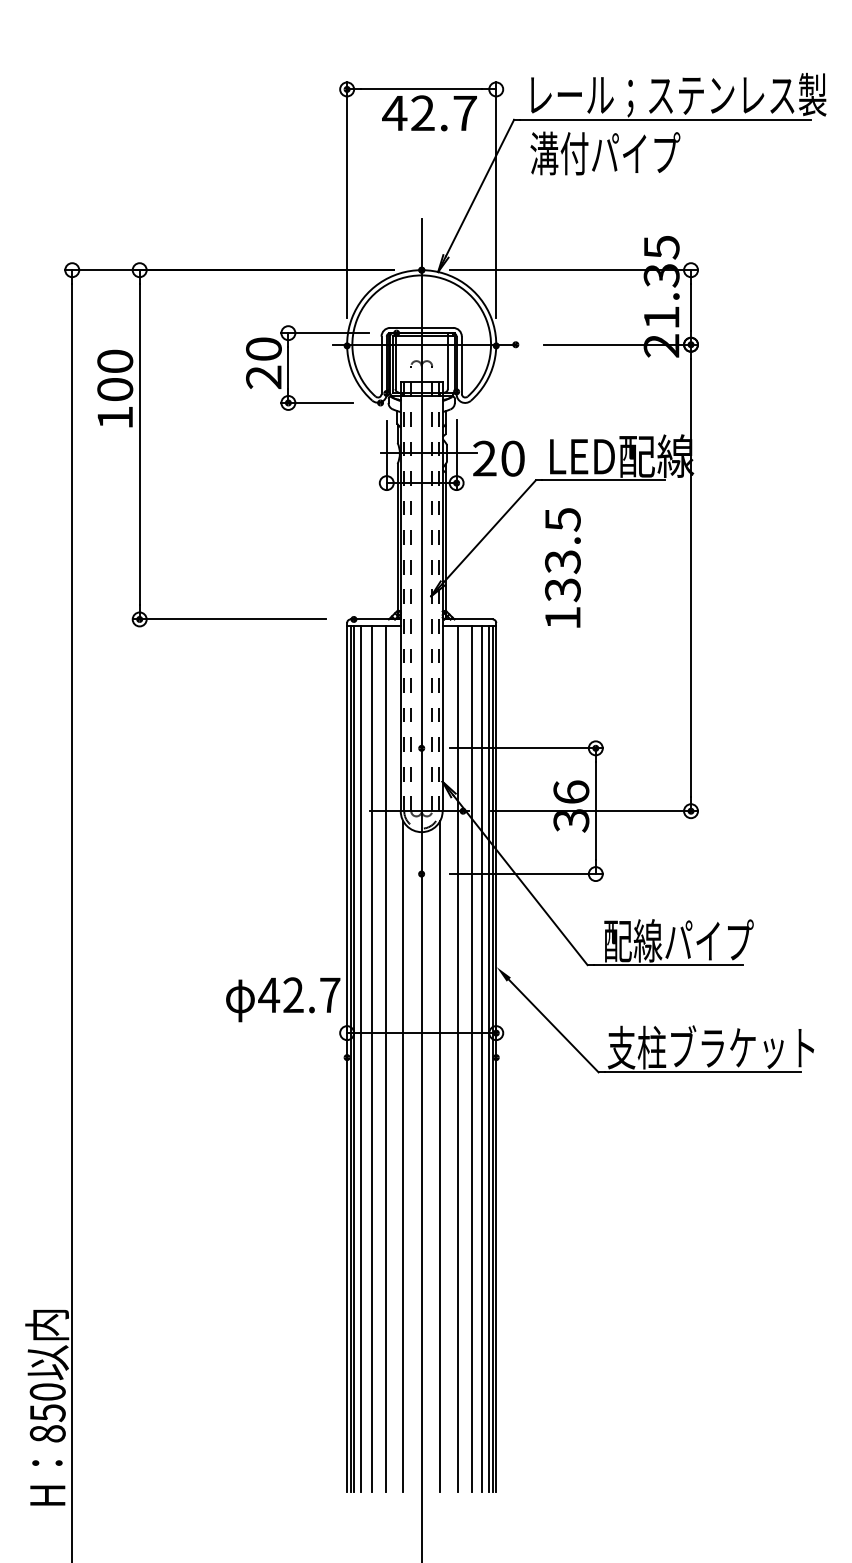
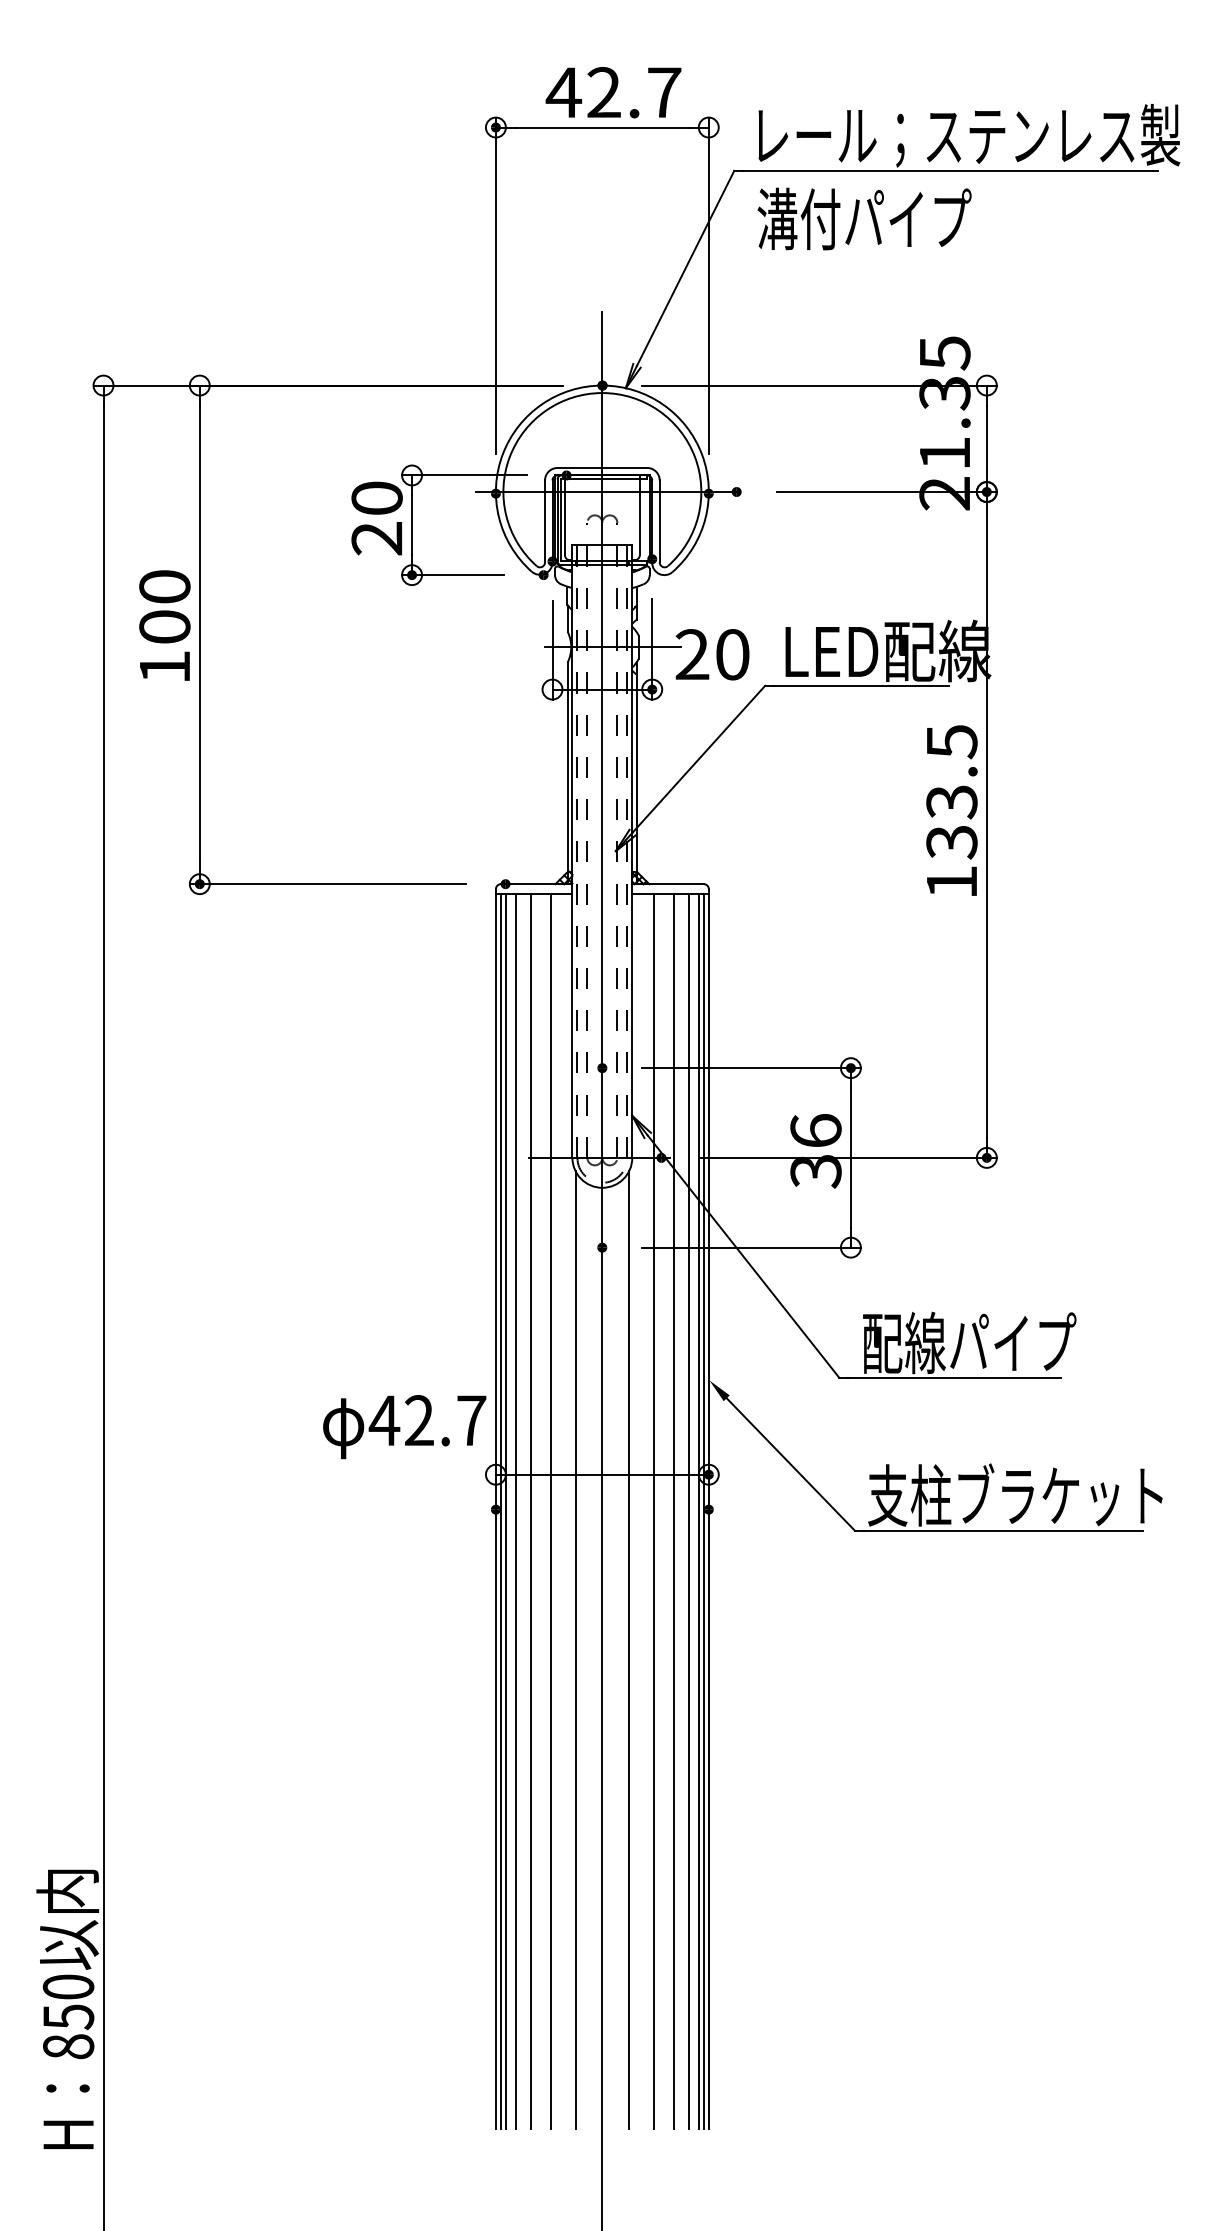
text: (429, 113) -> (613, 92), moved
text: (114, 388) -> (164, 625), moved
text: (562, 567) -> (951, 810), moved

